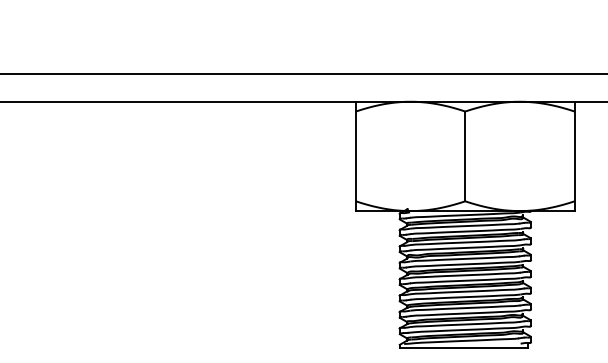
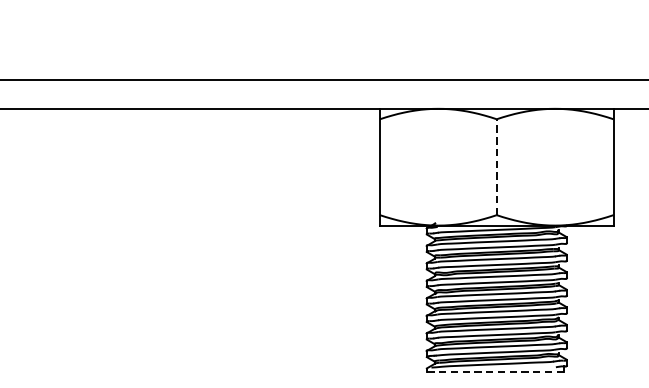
line: (465, 156) -> (496, 167), solid -> dashed
line: (463, 348) -> (494, 372), solid -> dashed

